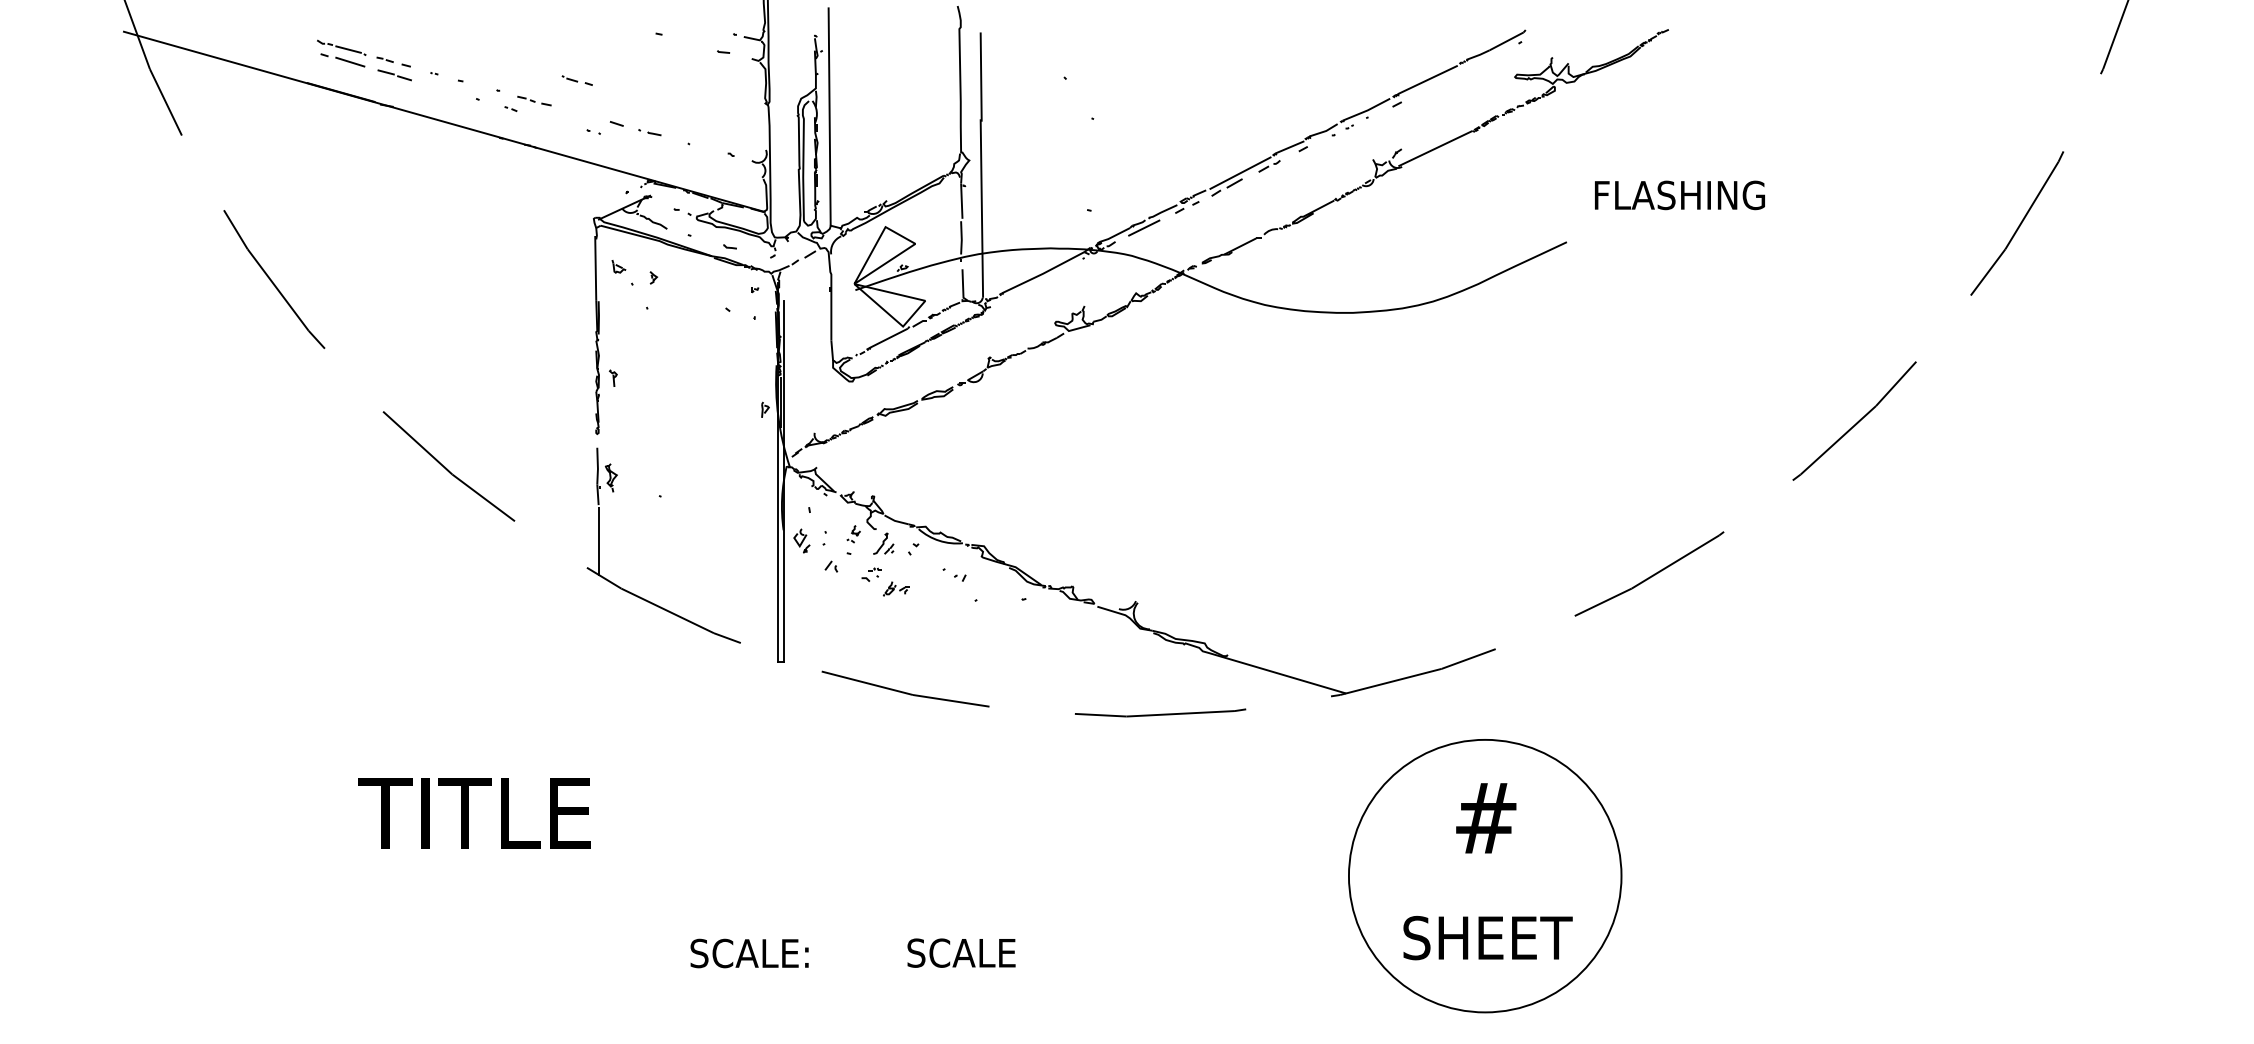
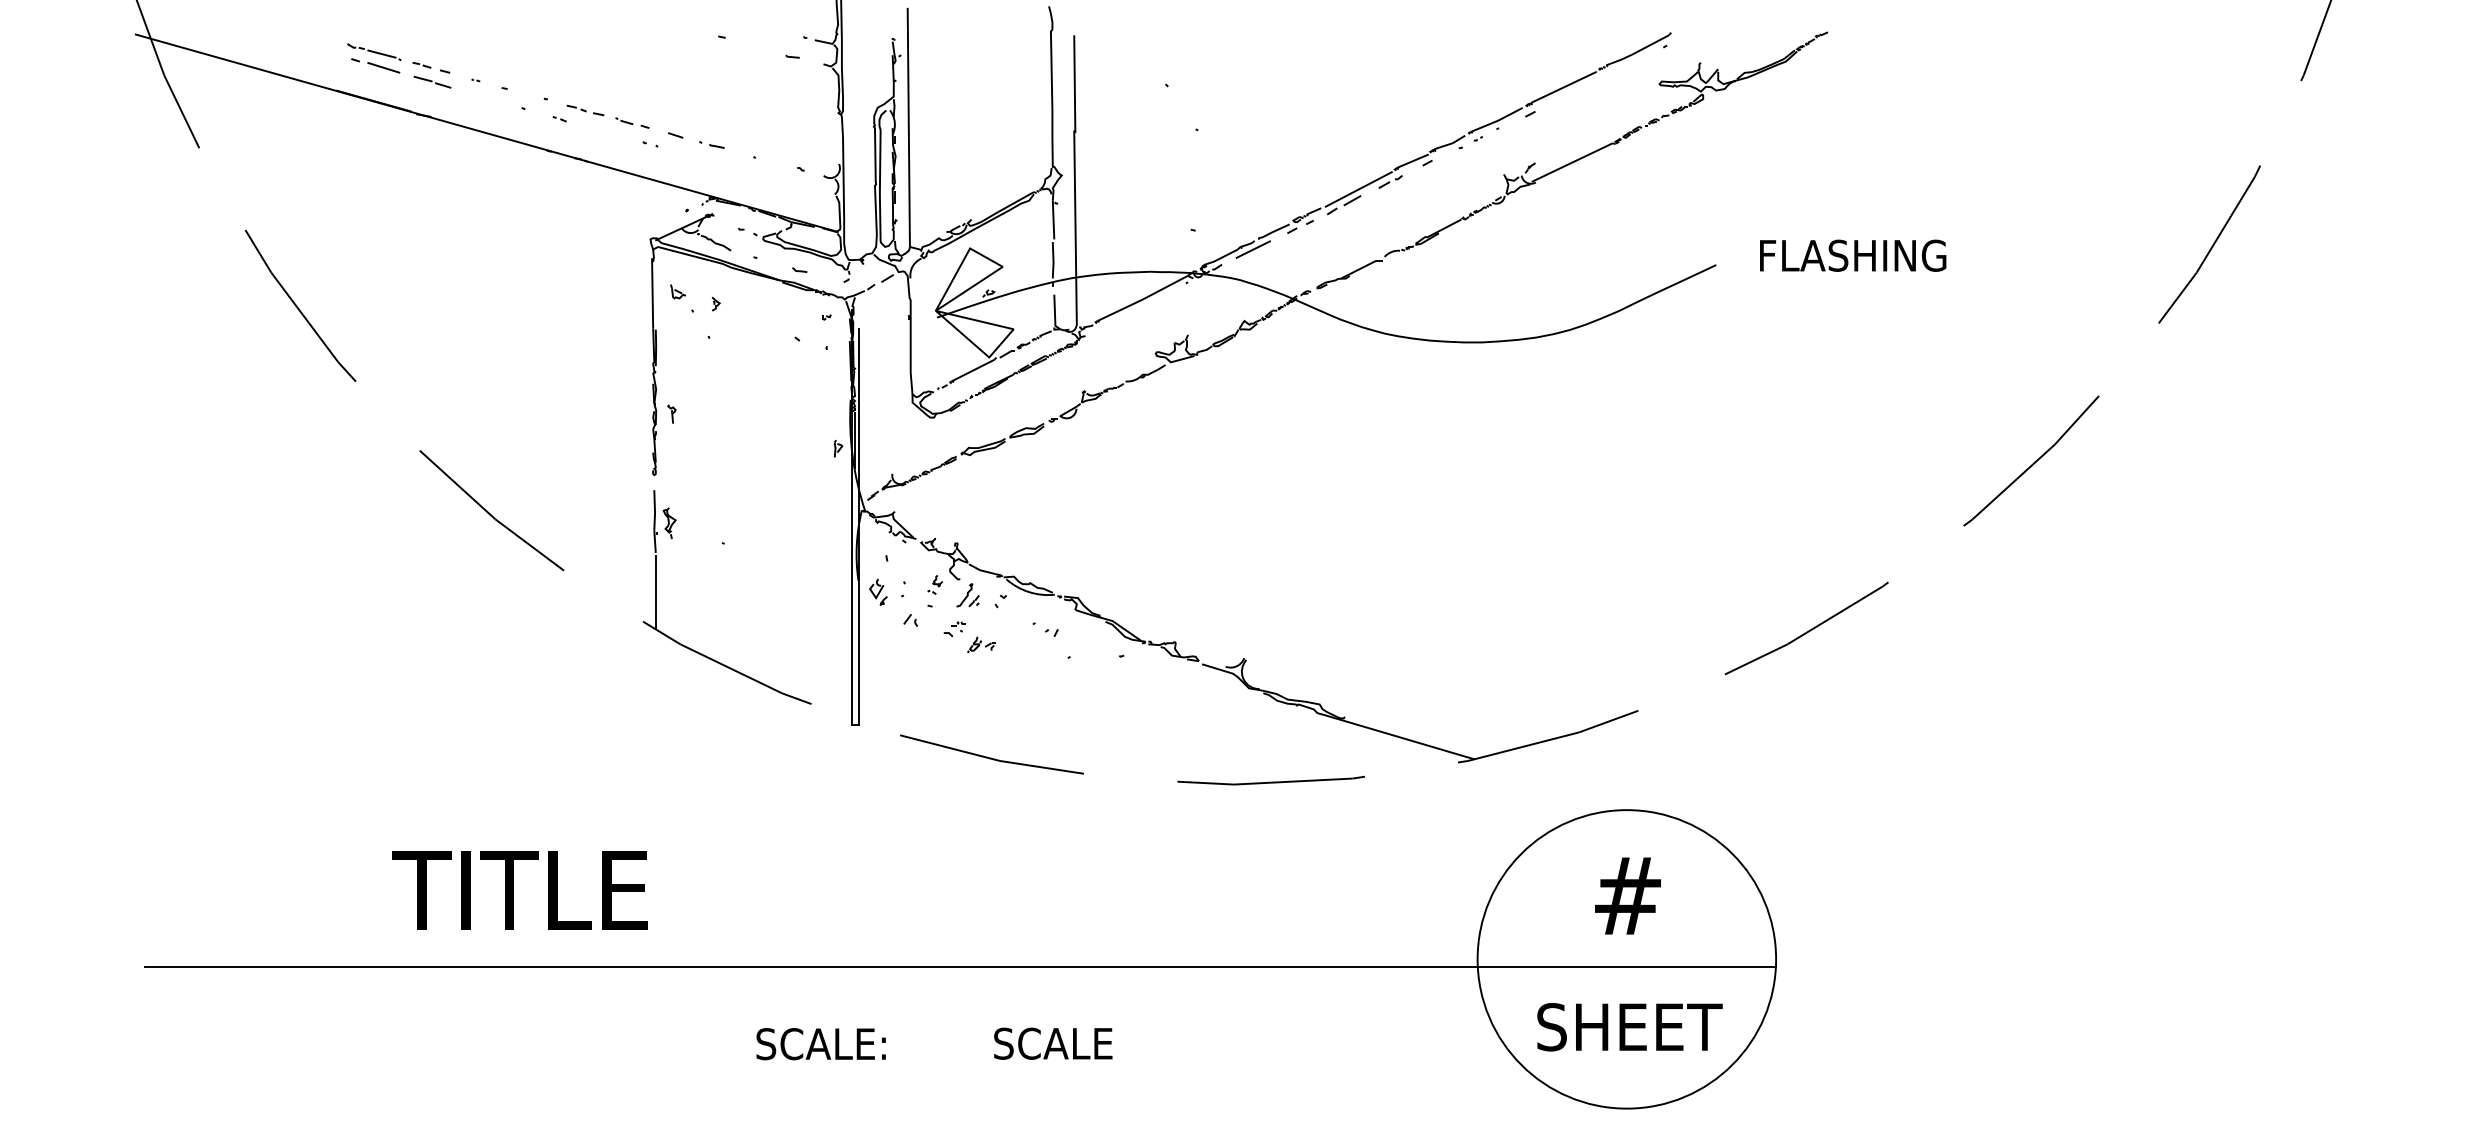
part: (577, 80) -> (632, 122), moved
text: (1680, 195) -> (1853, 255), moved
line: (876, 883) -> (960, 967), added

